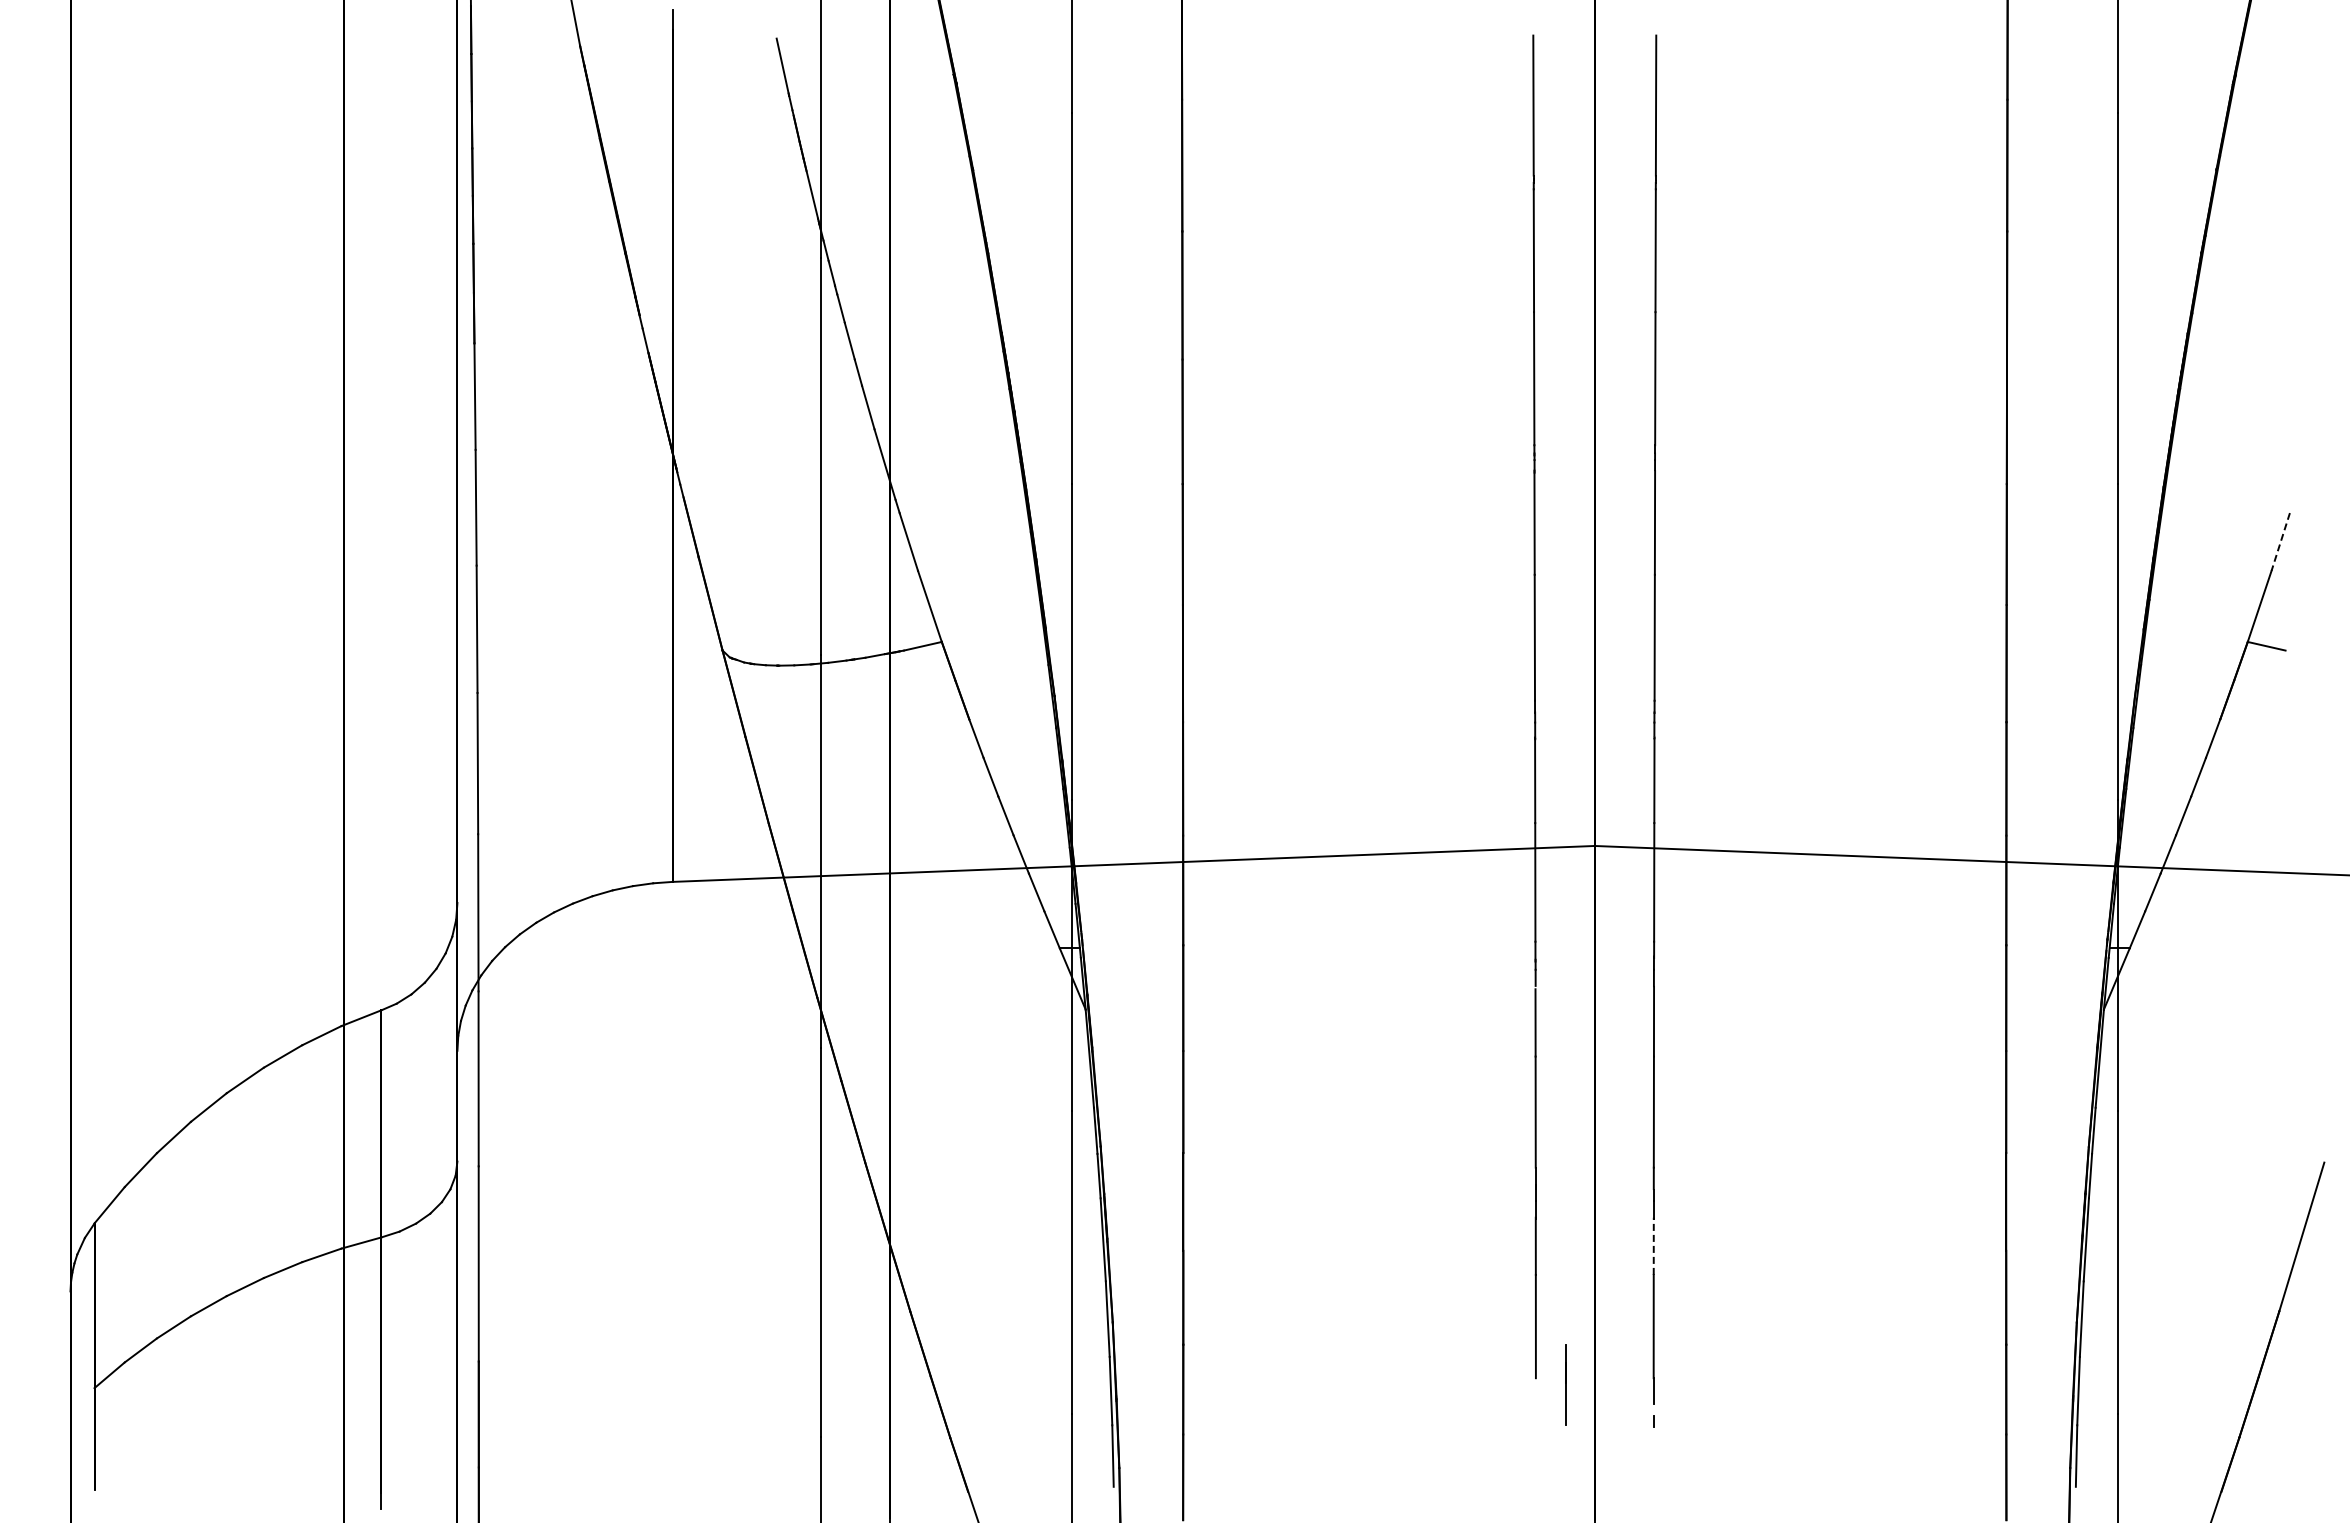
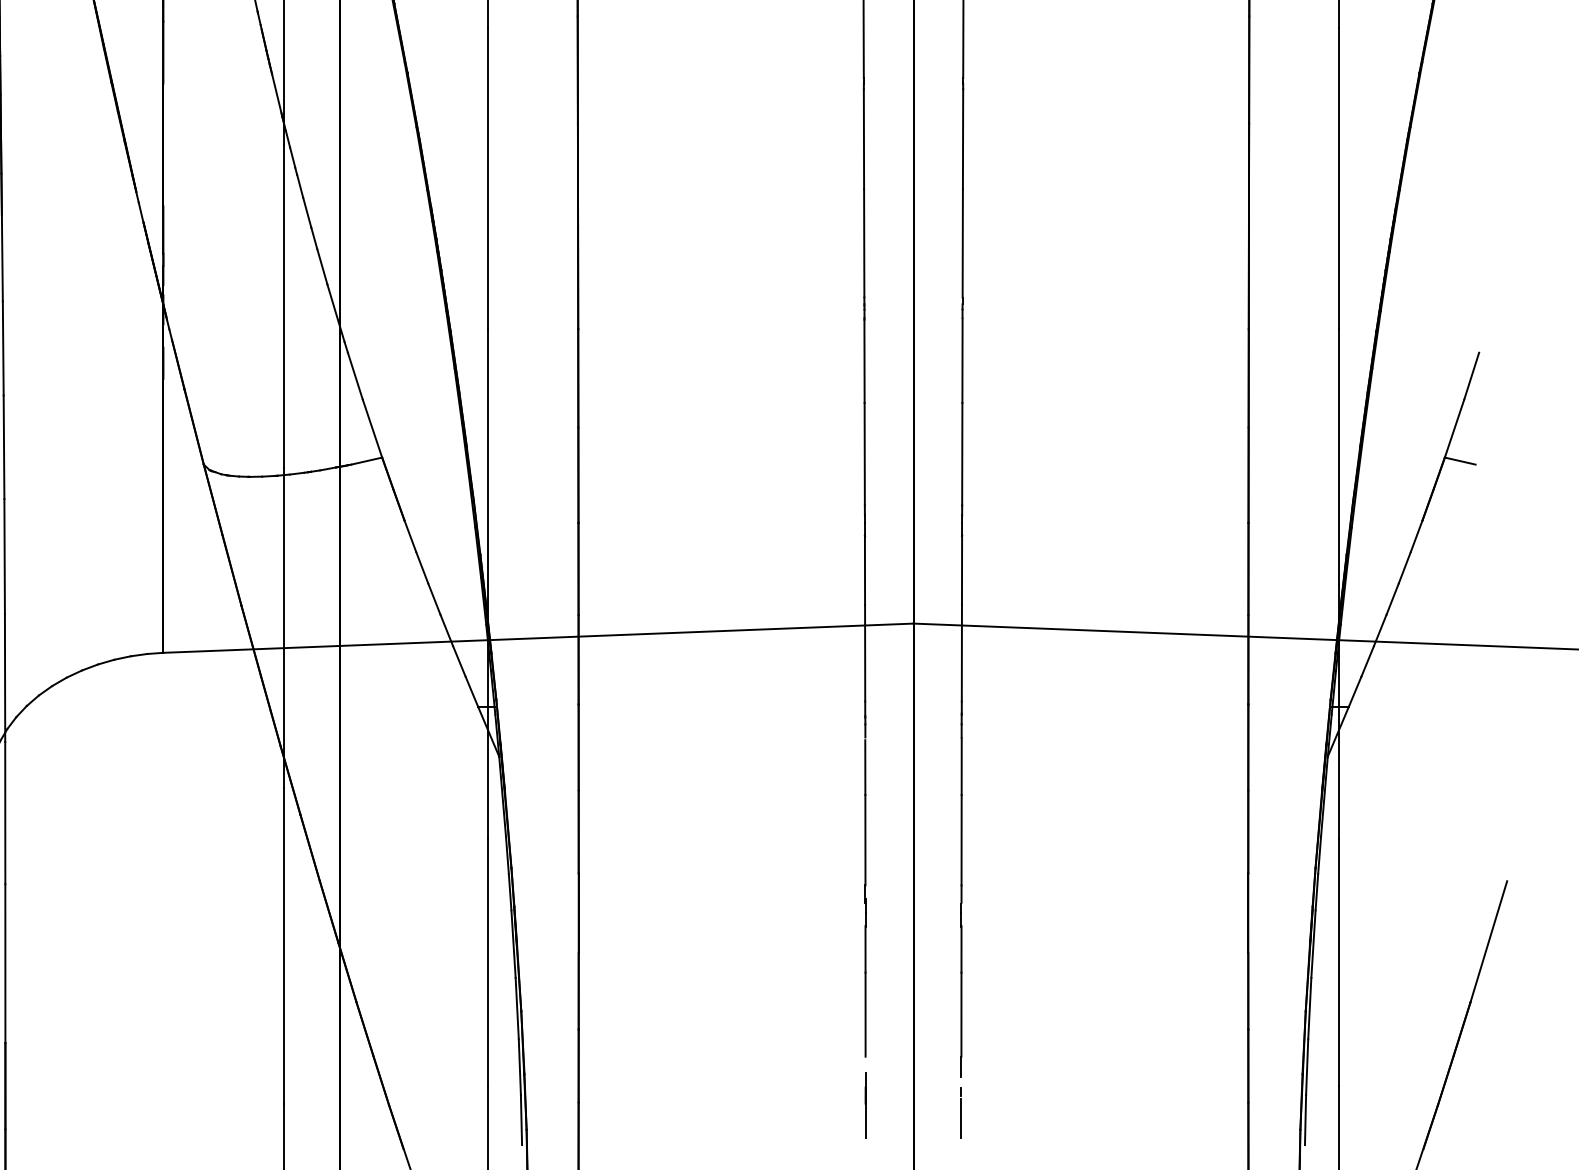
line: (2280, 542) -> (1471, 376), dashed -> solid
line: (1653, 1246) -> (961, 949), dashed -> solid
line: (1565, 1384) -> (865, 1104), moved
line: (1653, 1453) -> (961, 1117), added

